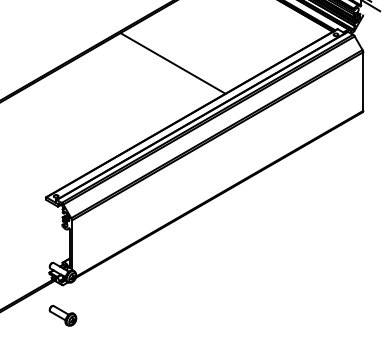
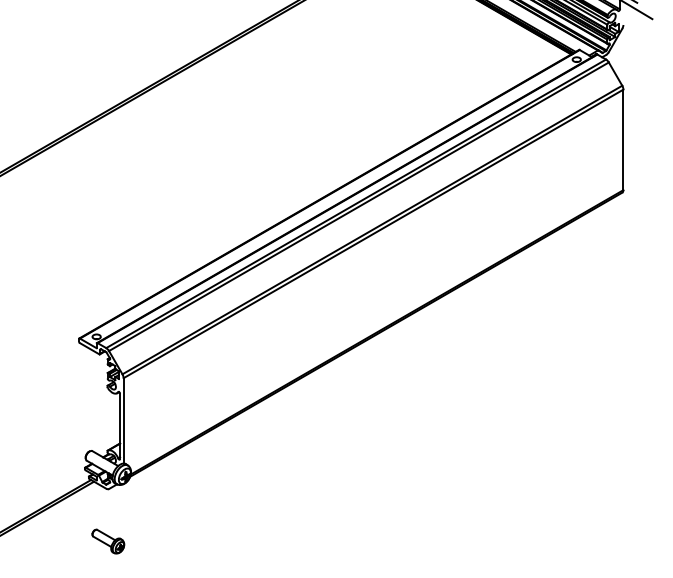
line: (172, 63) -> (296, 108), removed
part: (62, 315) -> (107, 541), size x0.7

